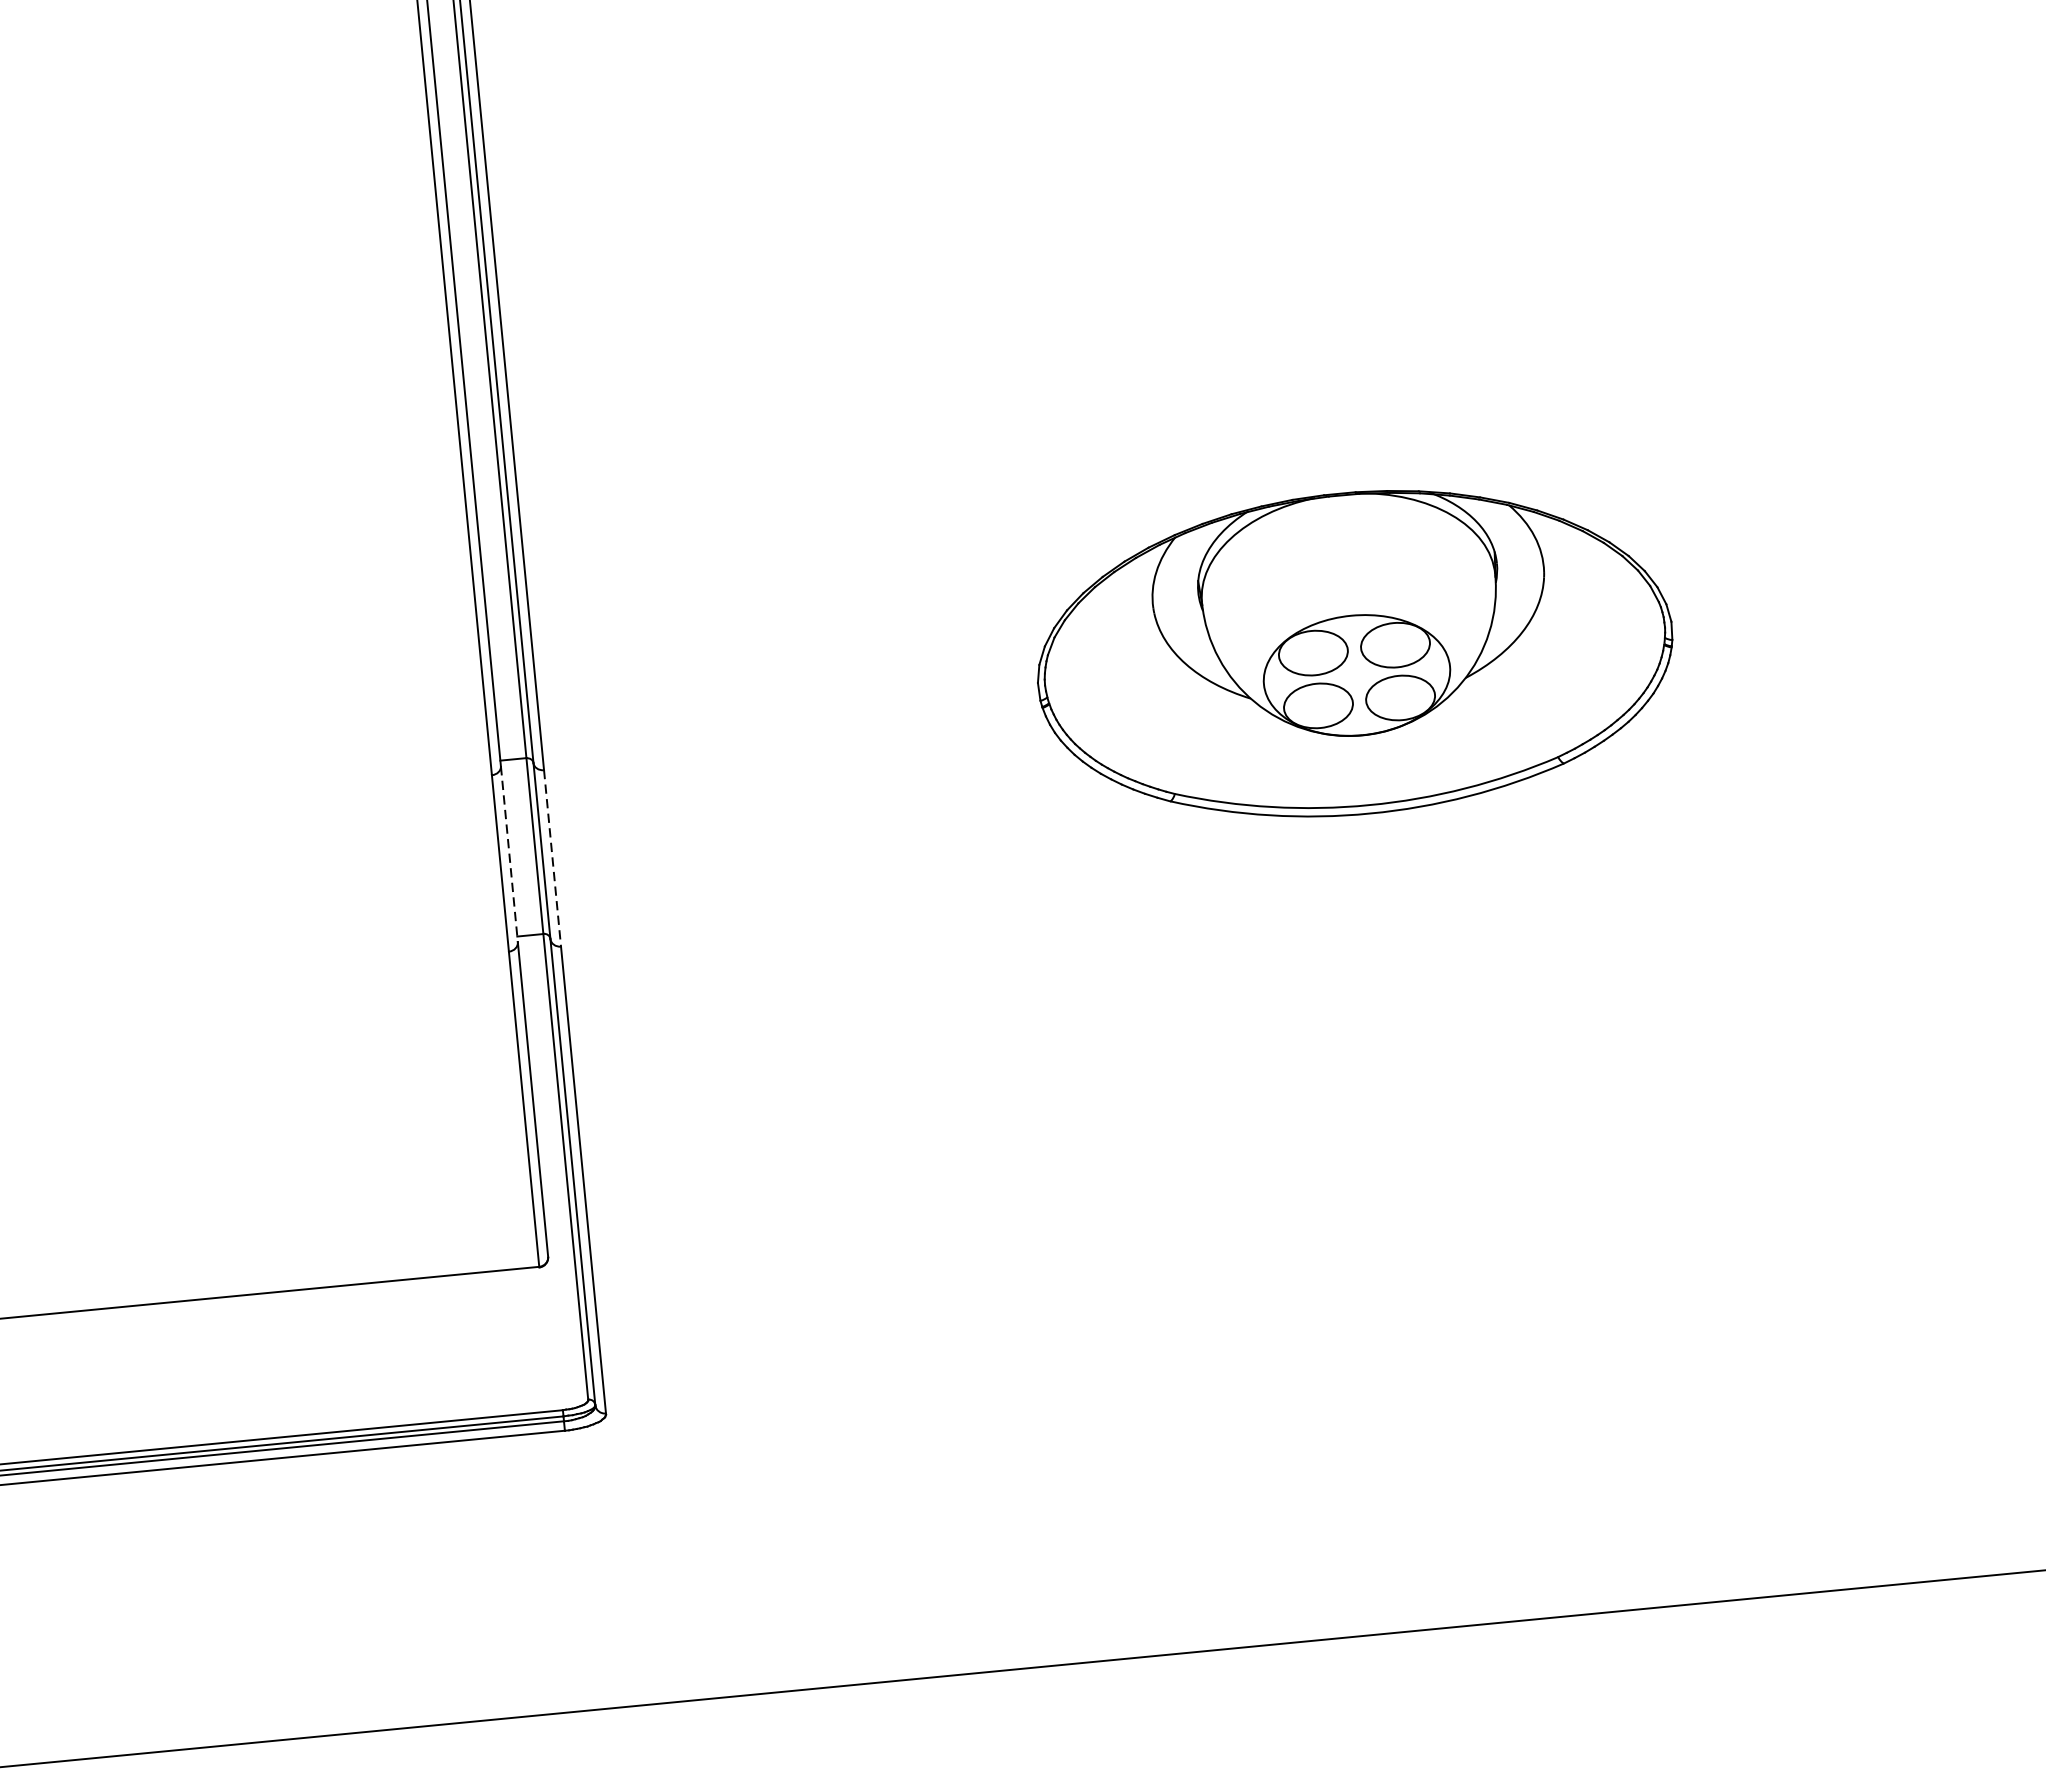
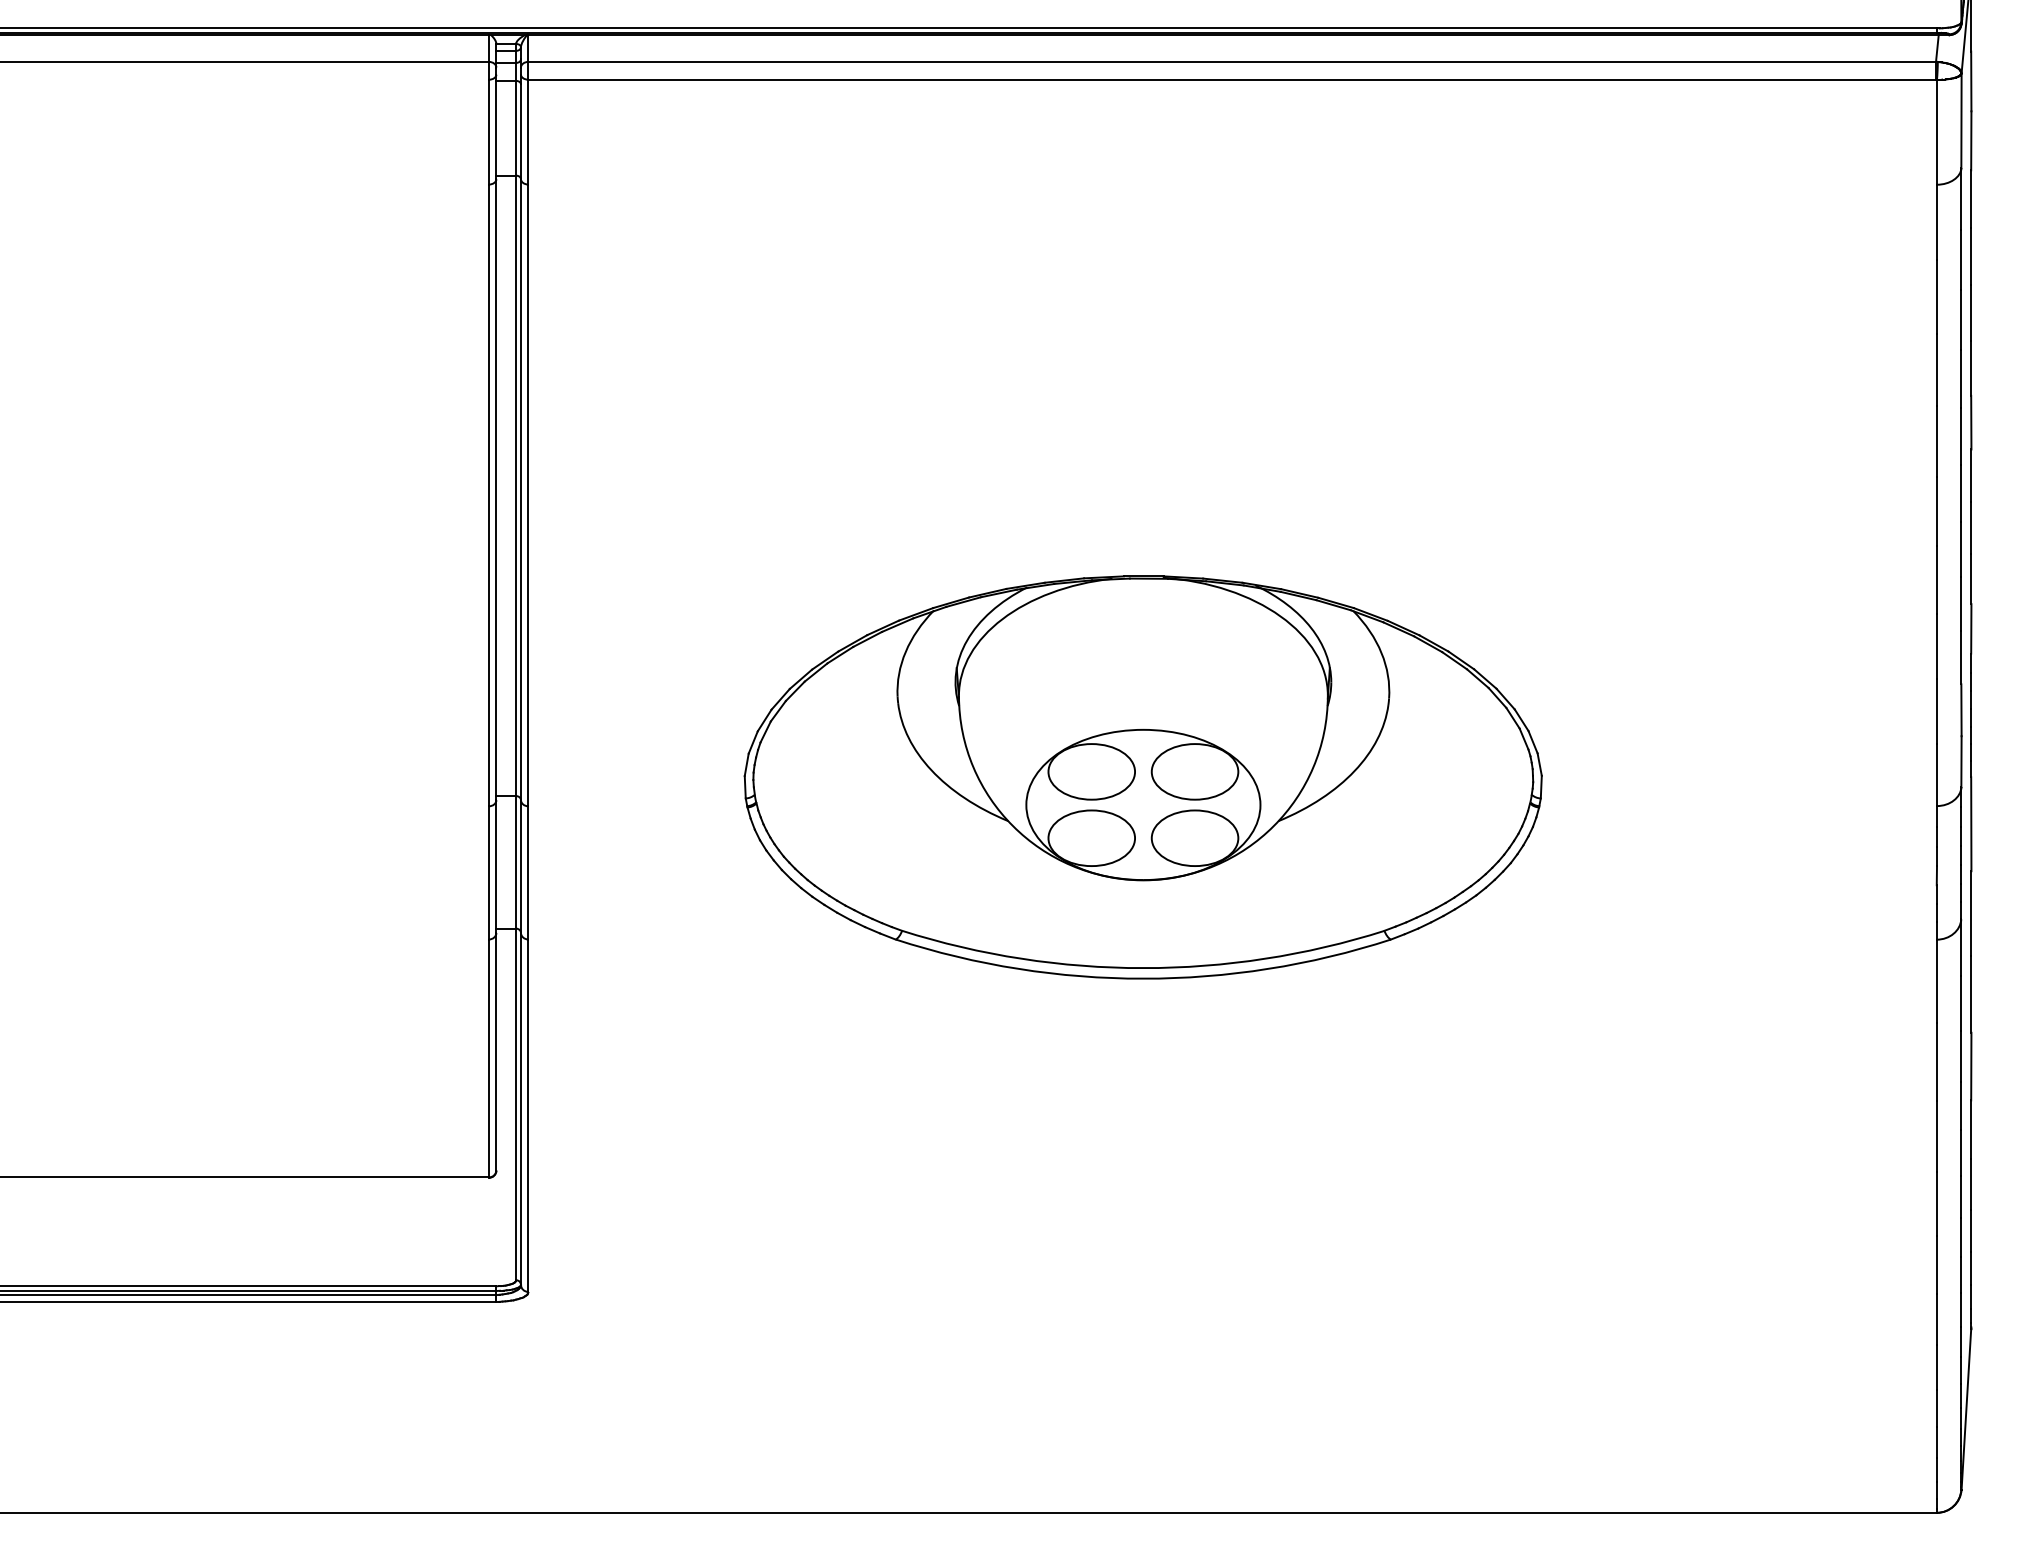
part: (1353, 653) -> (1142, 777), size x1.67
line: (509, 855) -> (496, 867), dashed -> solid
line: (552, 857) -> (528, 872), dashed -> solid

